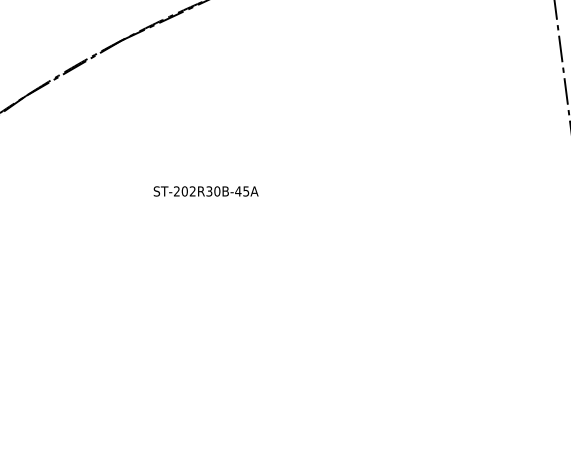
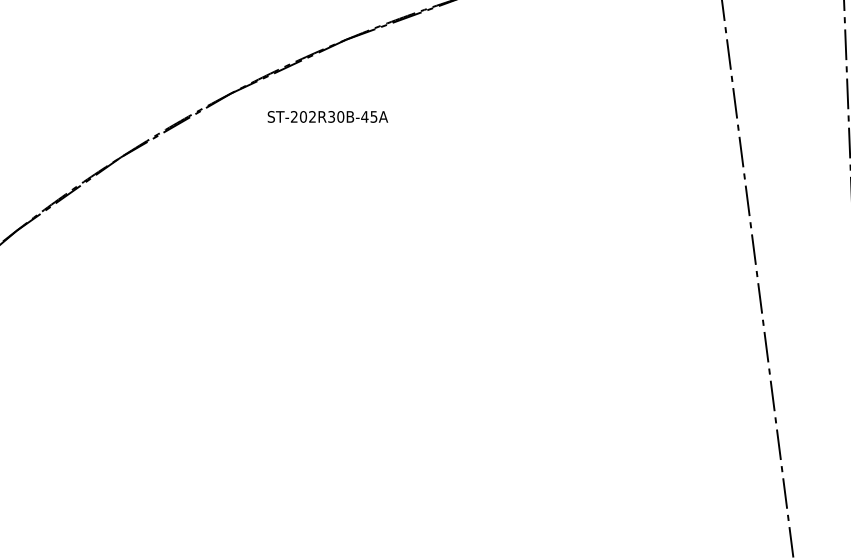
text: (205, 191) -> (327, 116), moved

